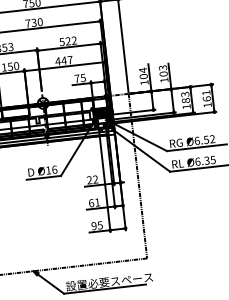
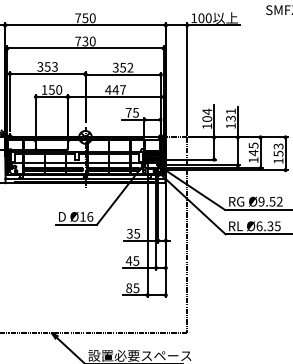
text: (65, 41) -> (119, 67), 522 -> 352
text: (162, 70) -> (230, 114), 103 -> 131
text: (206, 95) -> (278, 149), 161 -> 153
text: (185, 97) -> (253, 149), 183 -> 145
text: (197, 140) -> (261, 201), Ø6.52 -> Ø9.52
text: (92, 179) -> (133, 233), 22 -> 35
text: (94, 202) -> (132, 260), 61 -> 45
text: (94, 226) -> (129, 288), 95 -> 85

